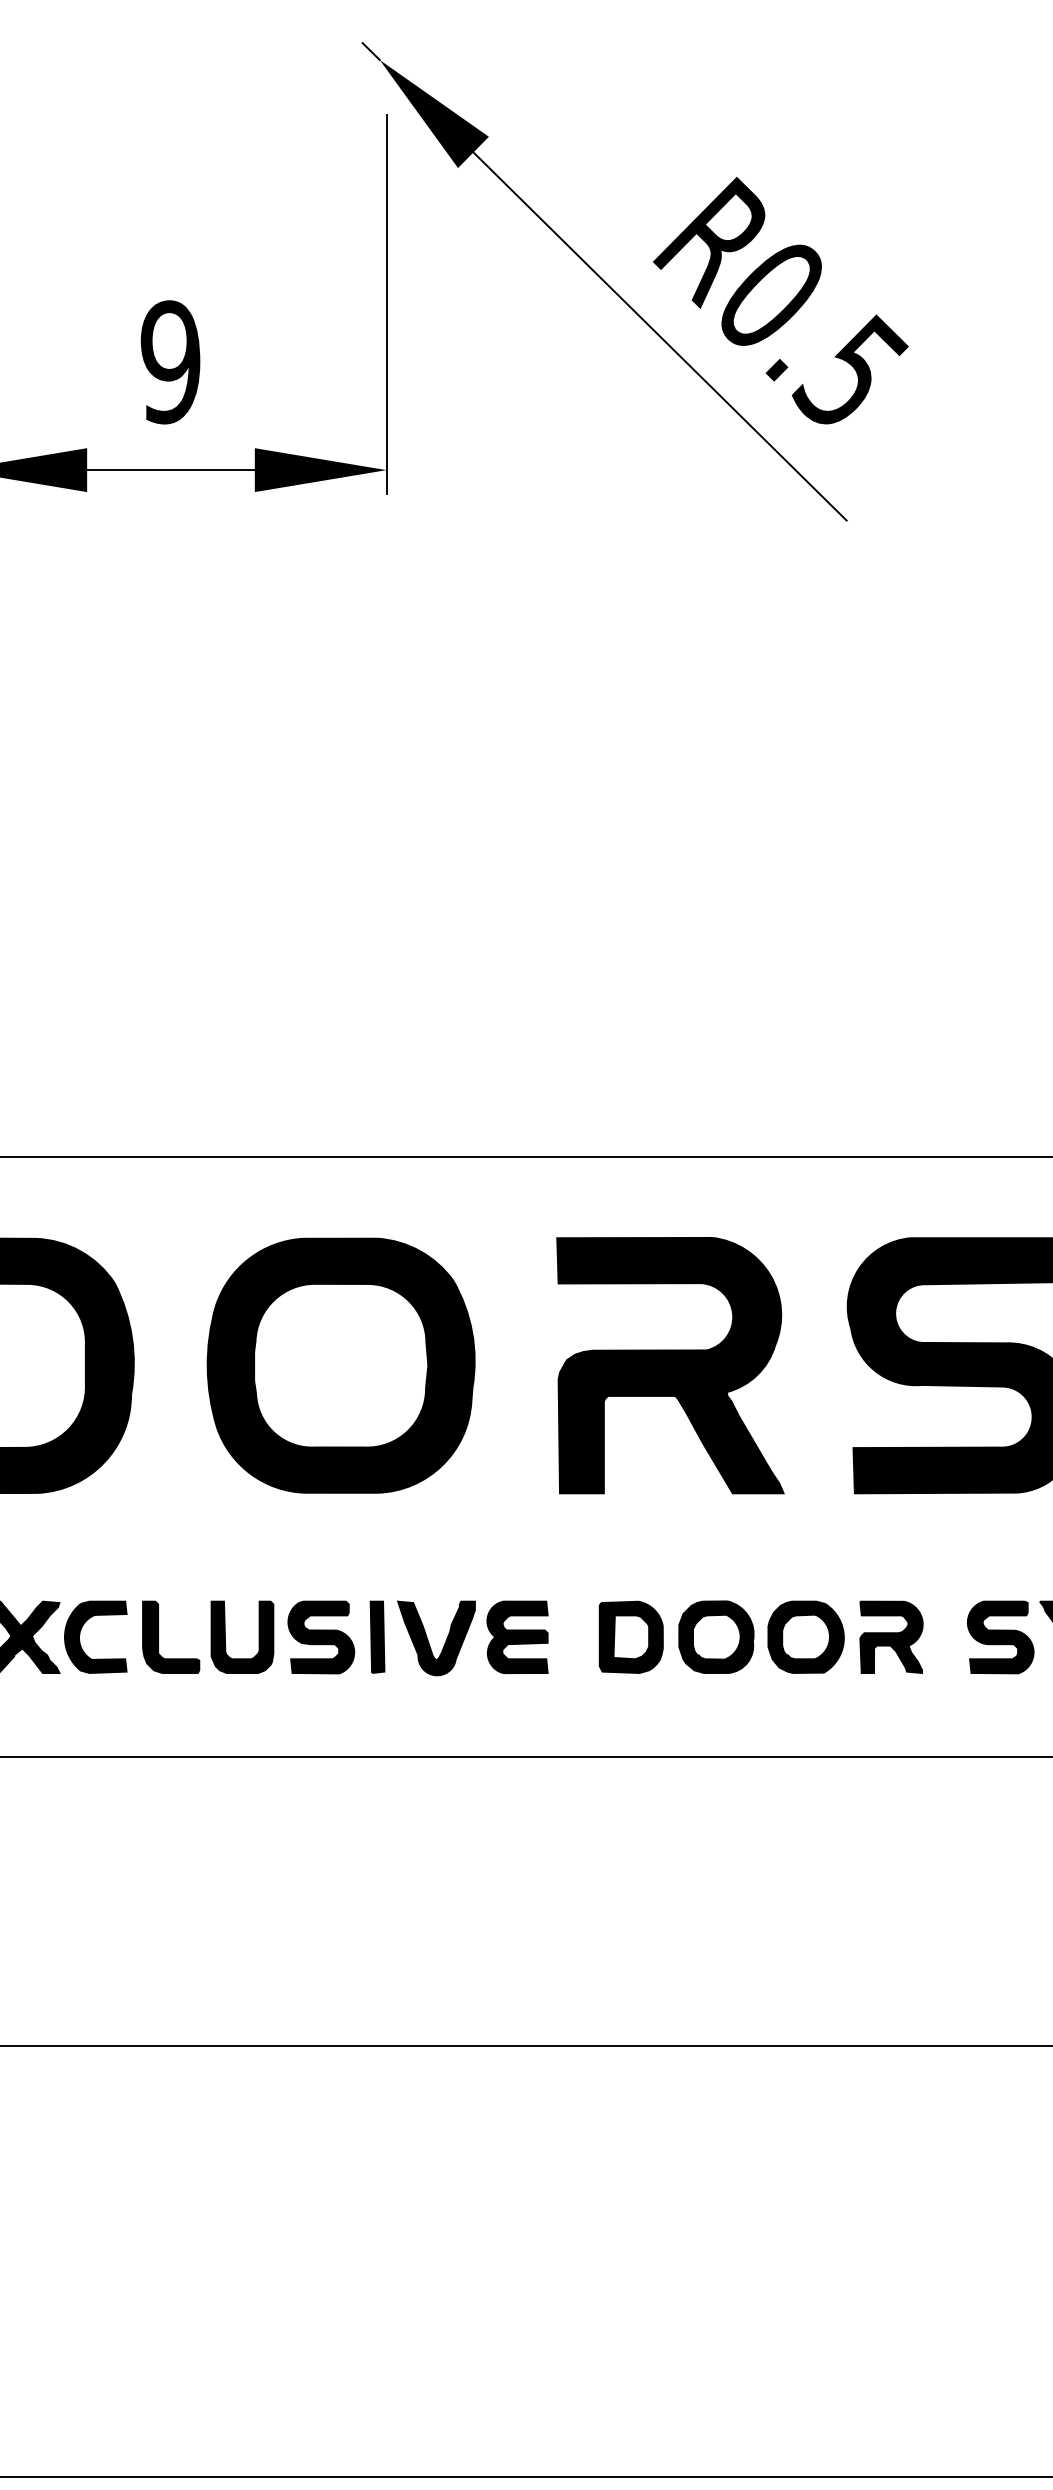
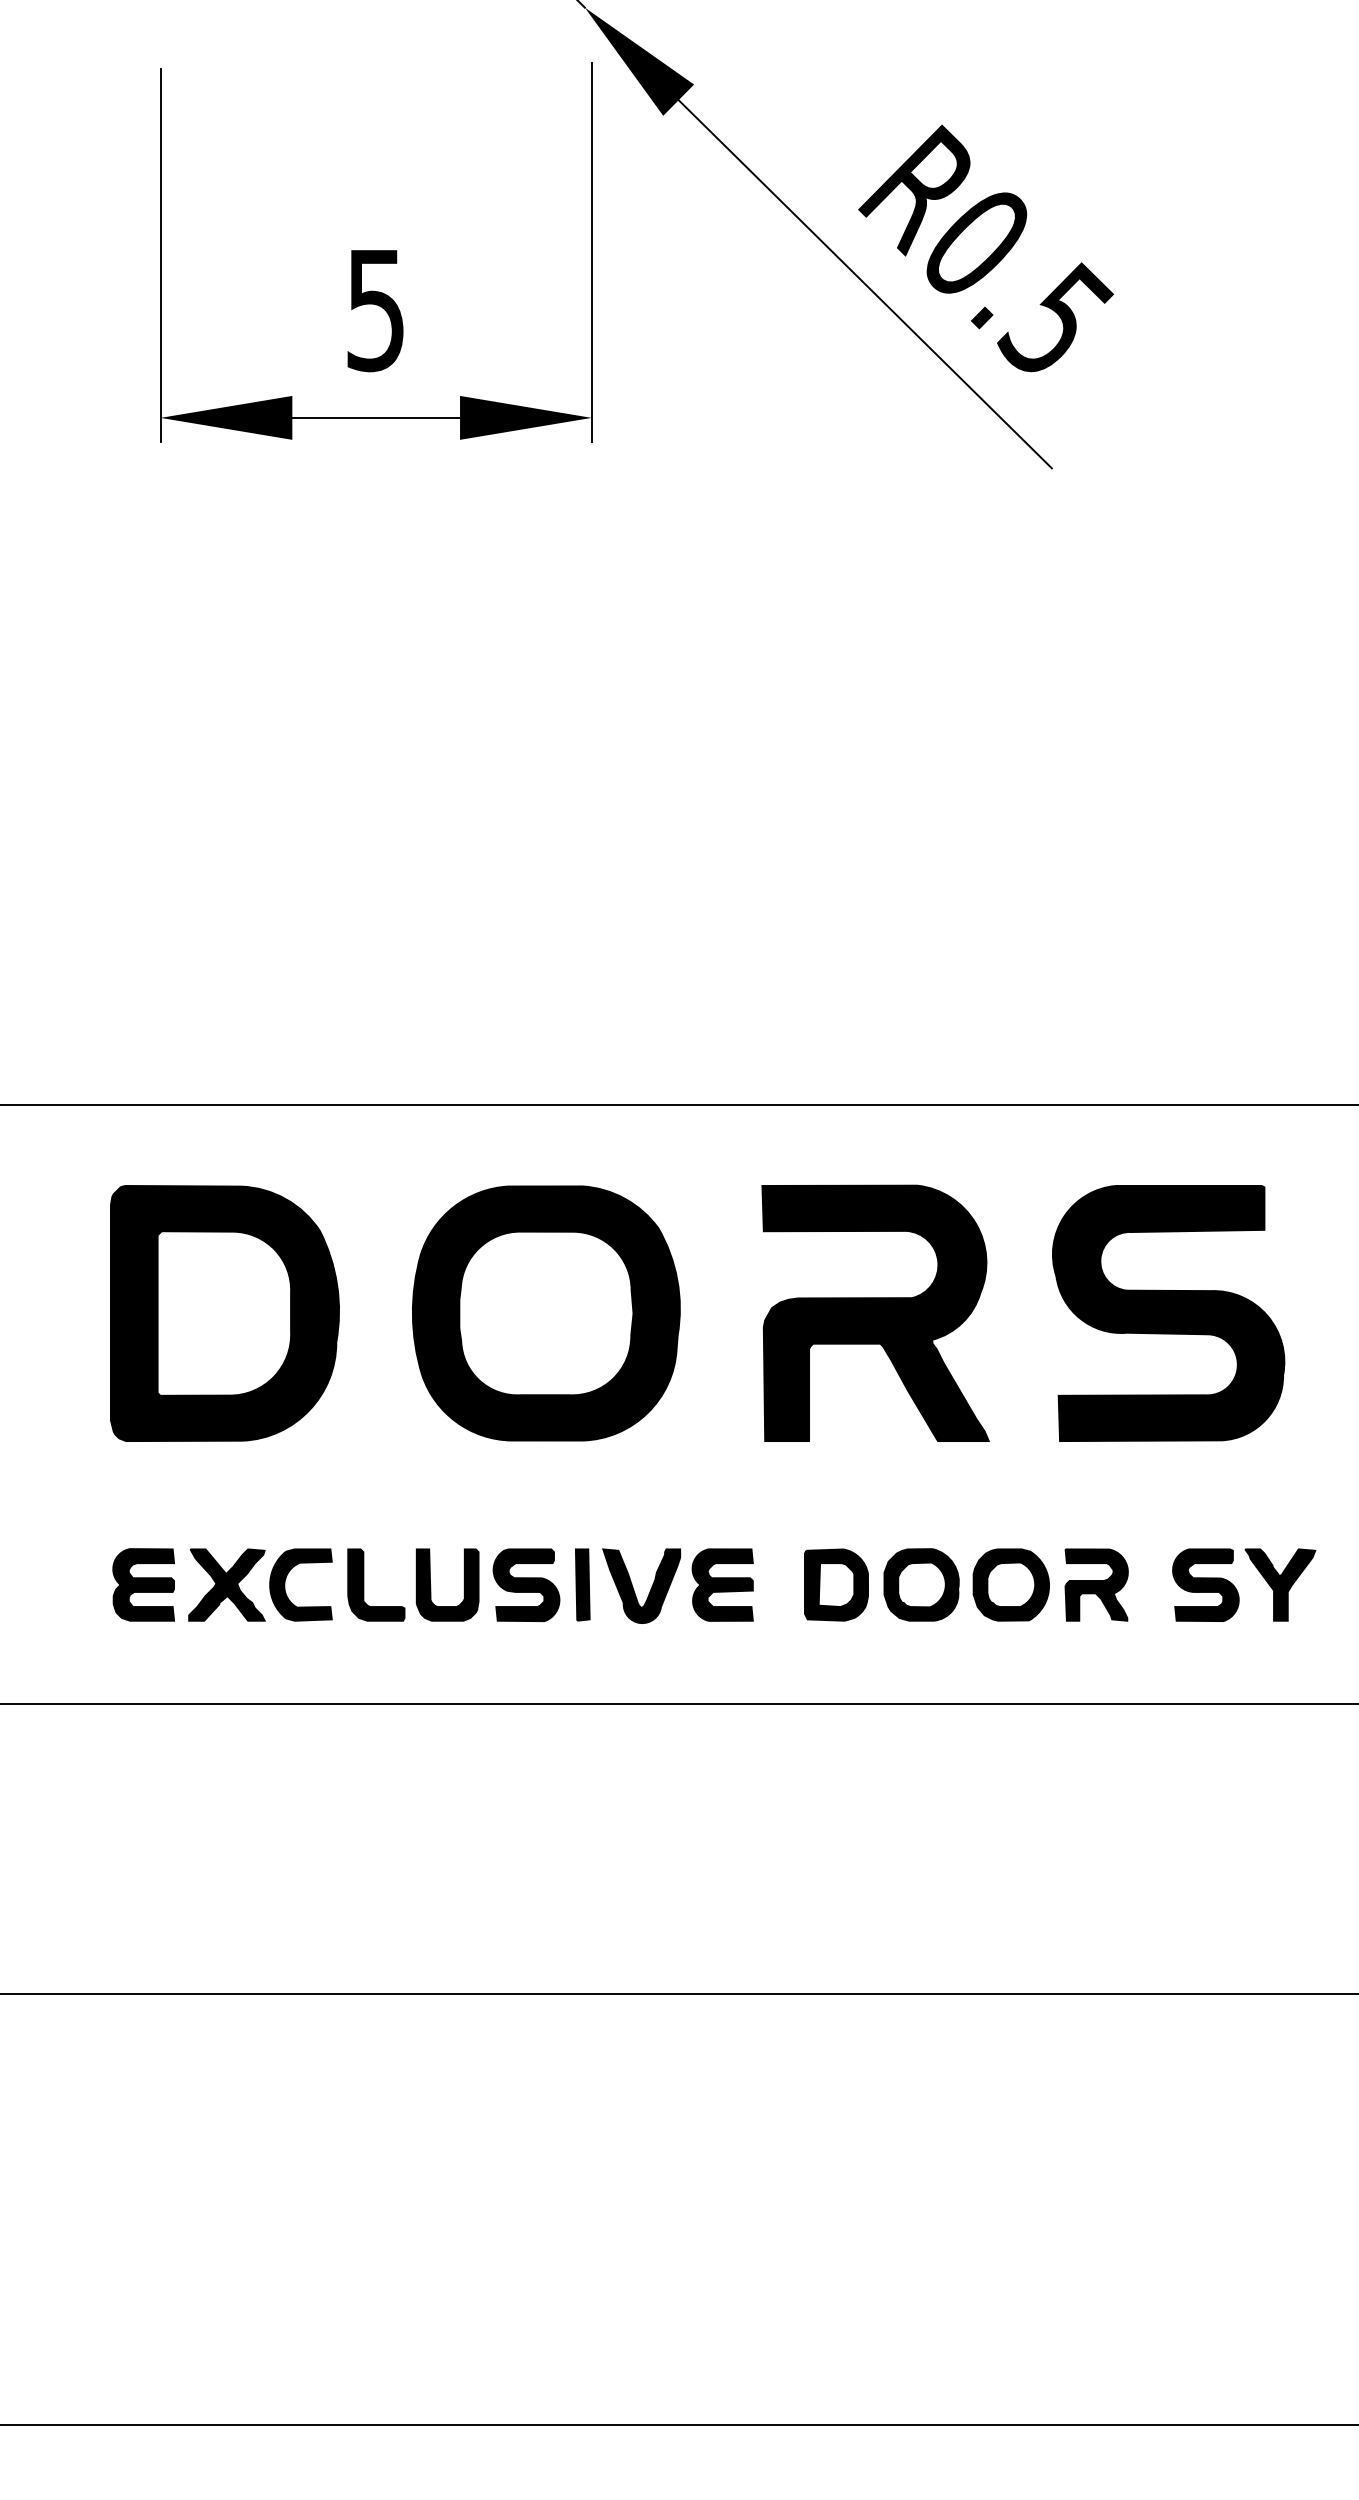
text: (170, 362) -> (375, 310), 9 -> 5

